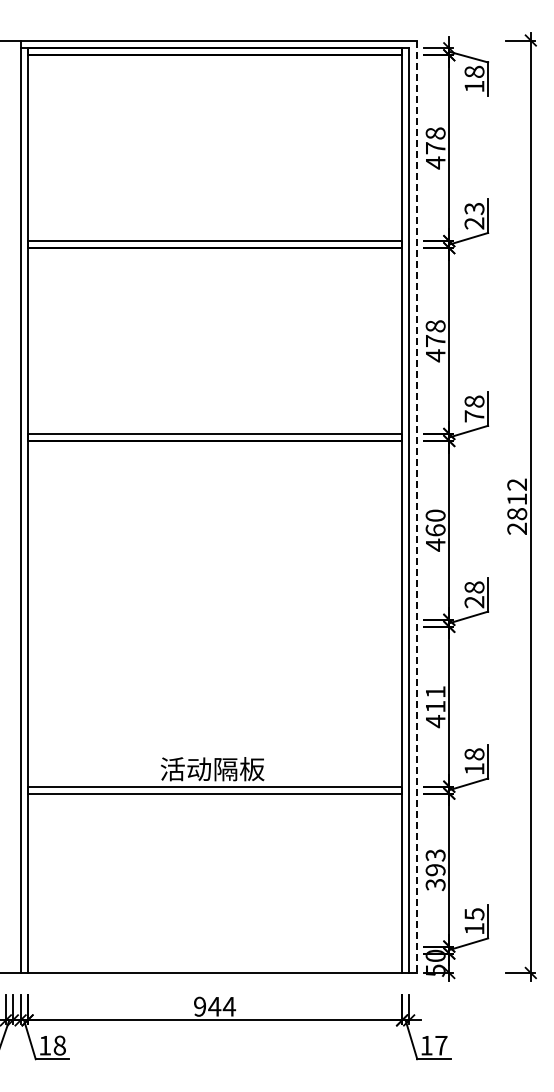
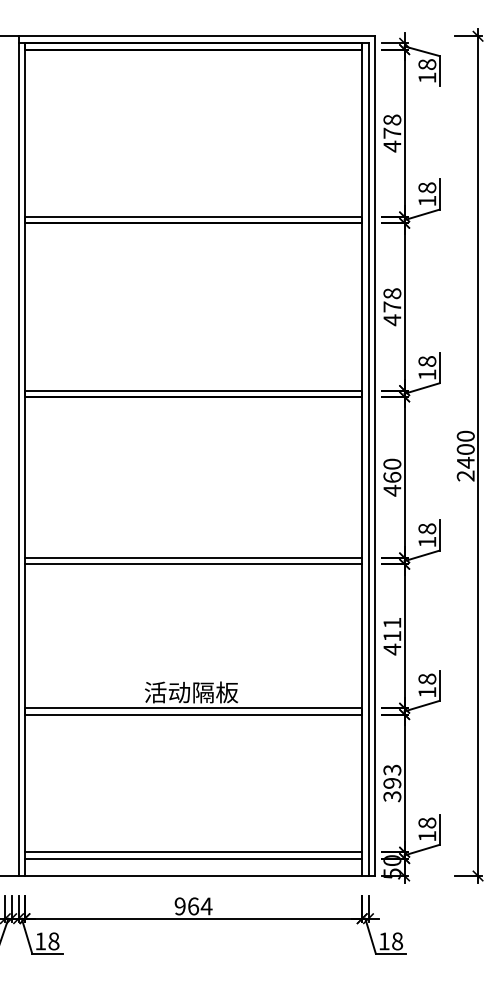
text: (474, 215) -> (427, 193), 23 -> 18
text: (474, 416) -> (427, 374), 78 -> 18
text: (517, 499) -> (466, 449), 2812 -> 2400
line: (416, 507) -> (375, 456), dashed -> solid
text: (474, 602) -> (427, 542), 28 -> 18
line: (214, 619) -> (193, 557), added
line: (214, 626) -> (193, 563), added
text: (474, 914) -> (427, 823), 15 -> 18
line: (214, 946) -> (193, 852), added
line: (214, 953) -> (193, 858), added
text: (214, 1006) -> (193, 906), 944 -> 964
text: (441, 1045) -> (397, 941), 17 -> 18

